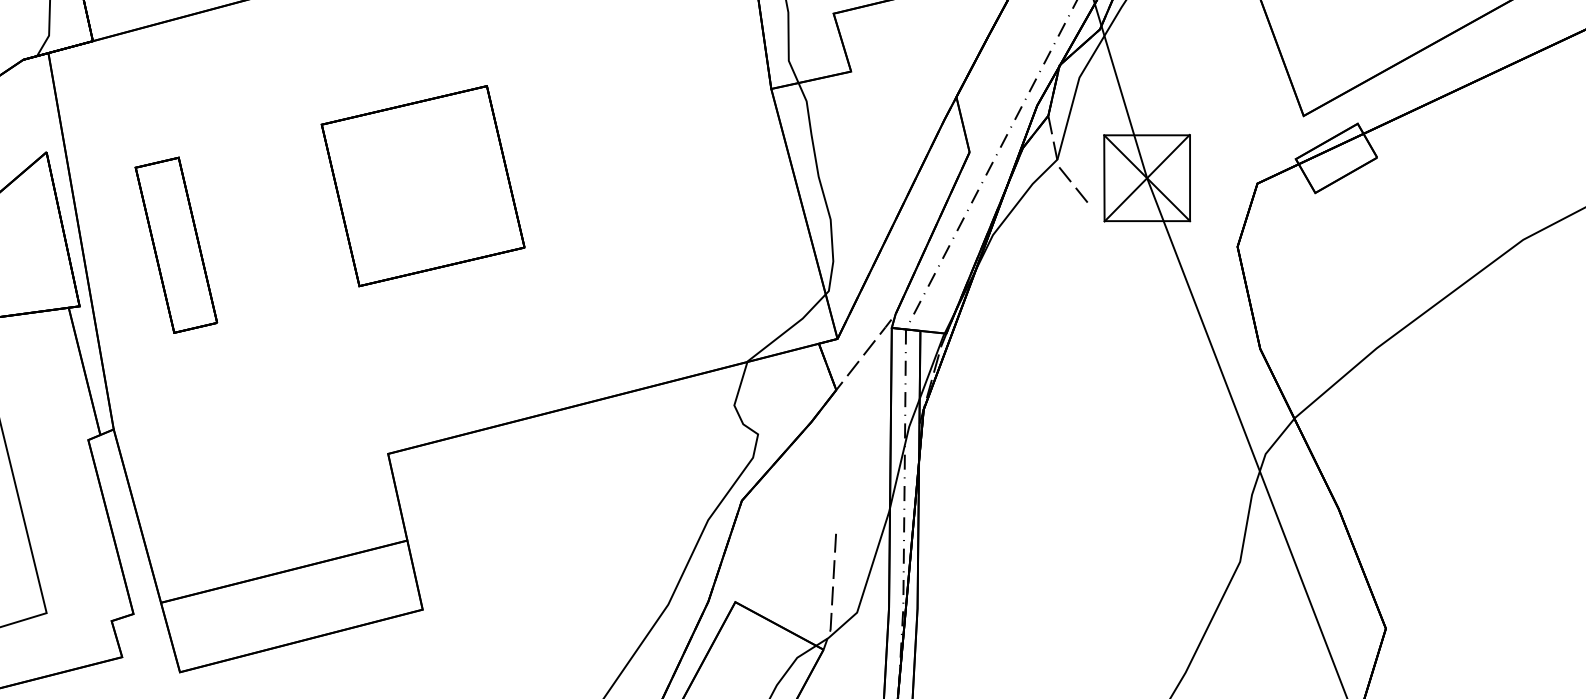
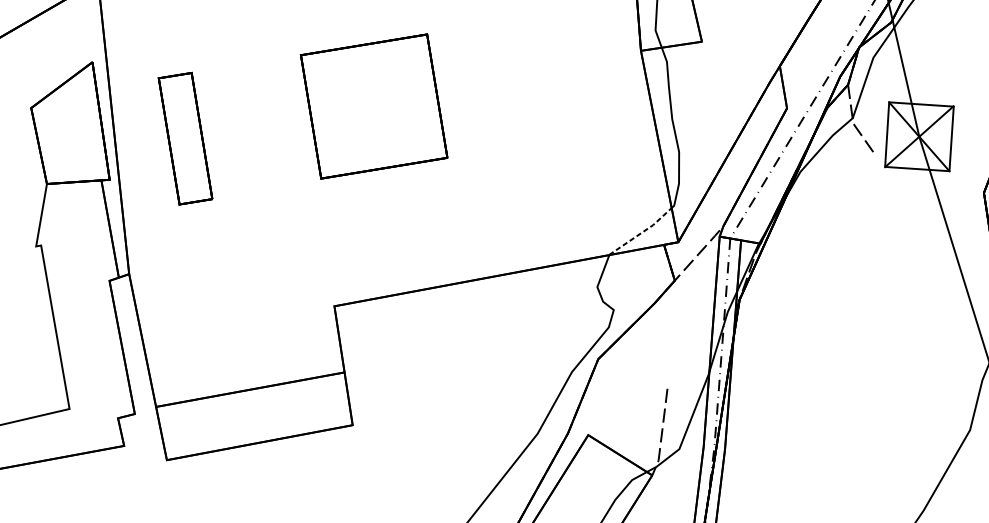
line: (788, 329) -> (641, 232), solid -> dashed

